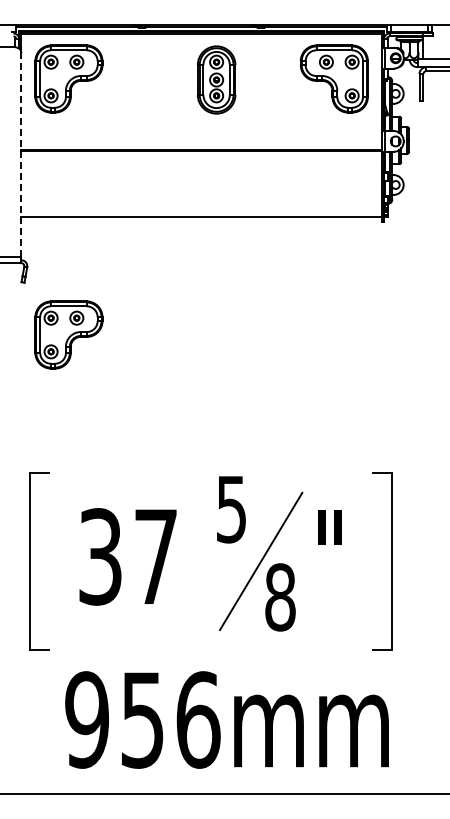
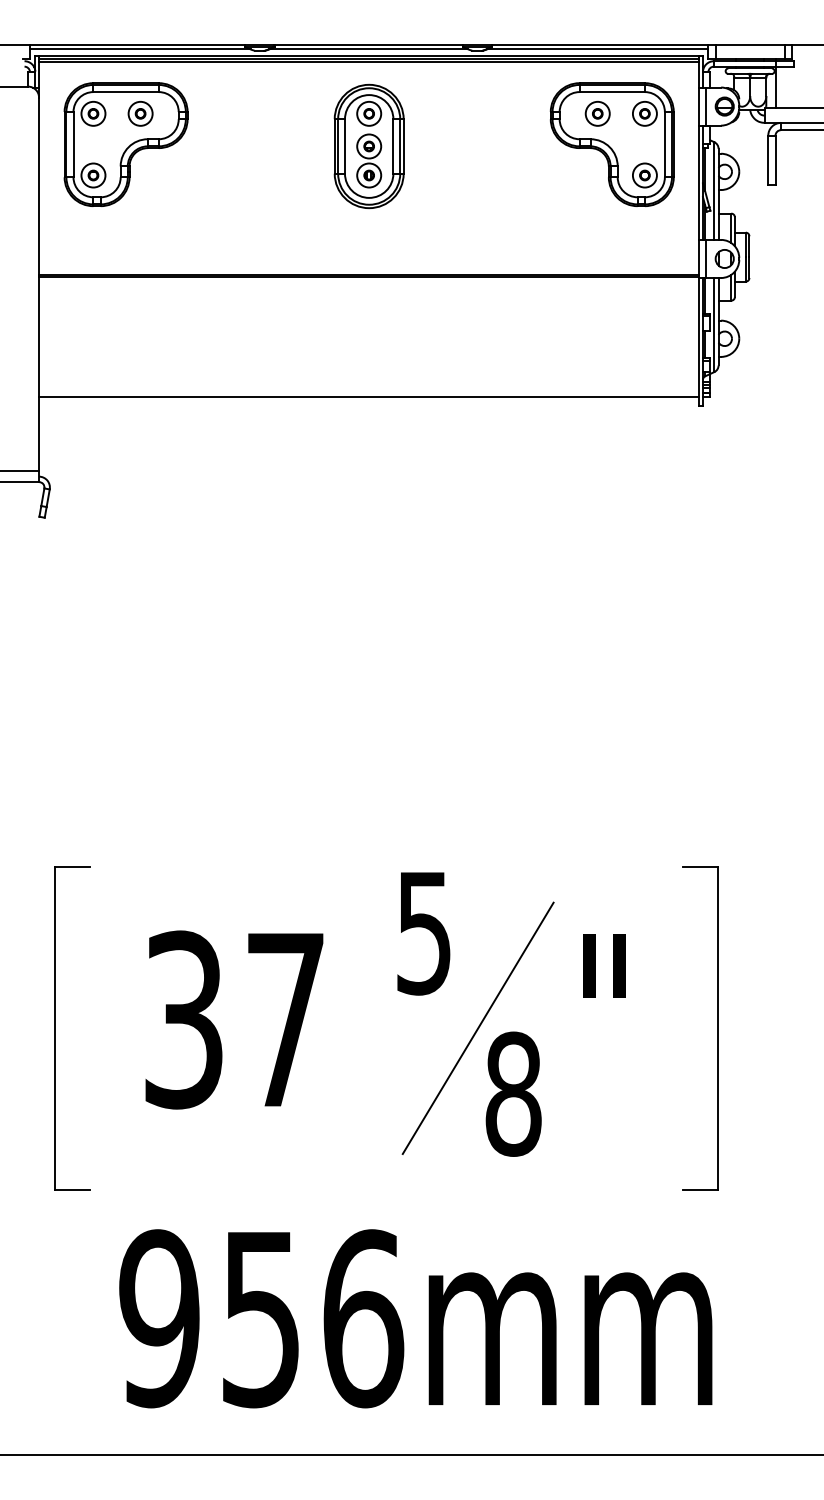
part: (216, 79) -> (368, 145), moved
line: (21, 154) -> (39, 282), dashed -> solid
part: (68, 334) -> (125, 612), removed

